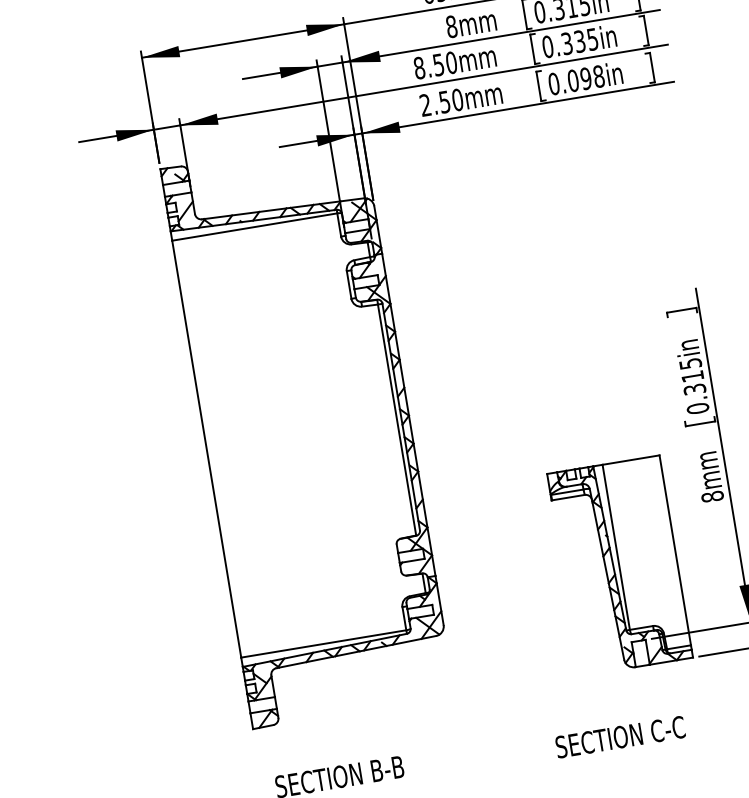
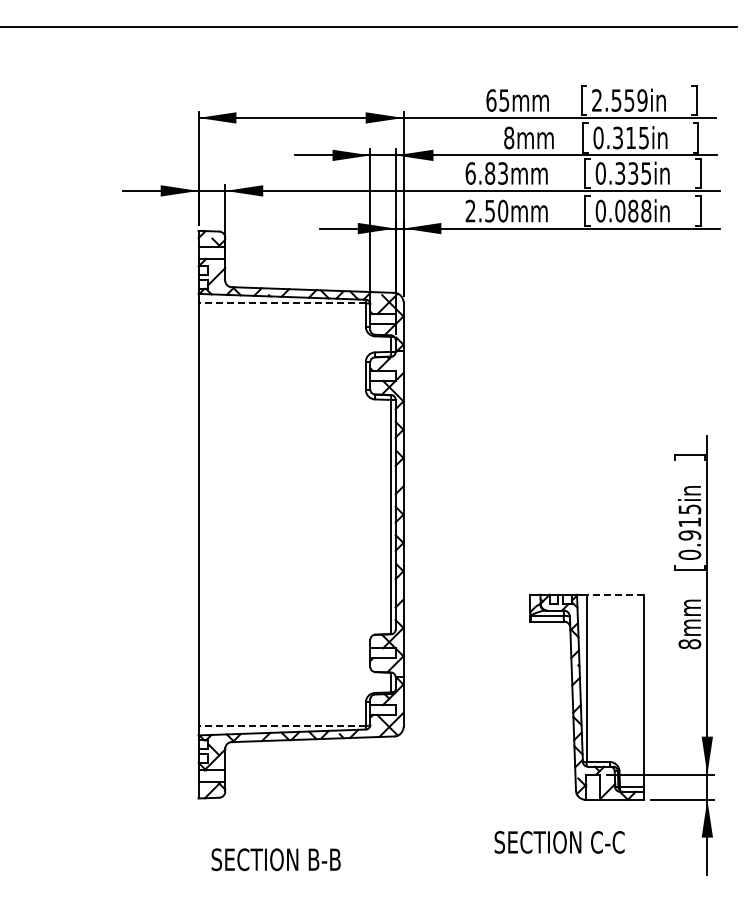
text: (435, 65) -> (486, 173), 8.50mm -> 6.83mm
text: (586, 79) -> (633, 211), 0.098in -> 0.088in
line: (255, 227) -> (282, 303), solid -> dashed
text: (694, 389) -> (689, 535), 0.315in -> 0.915in
line: (631, 459) -> (615, 594), solid -> dashed
line: (324, 643) -> (282, 725), solid -> dashed
text: (620, 737) -> (559, 842), moved

